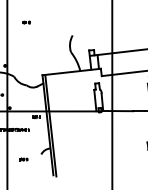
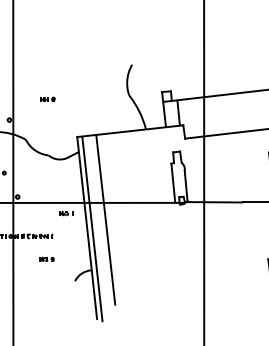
part: (26, 22) -> (48, 99), moved
line: (57, 120) -> (104, 219), added
part: (23, 159) -> (46, 259), moved

